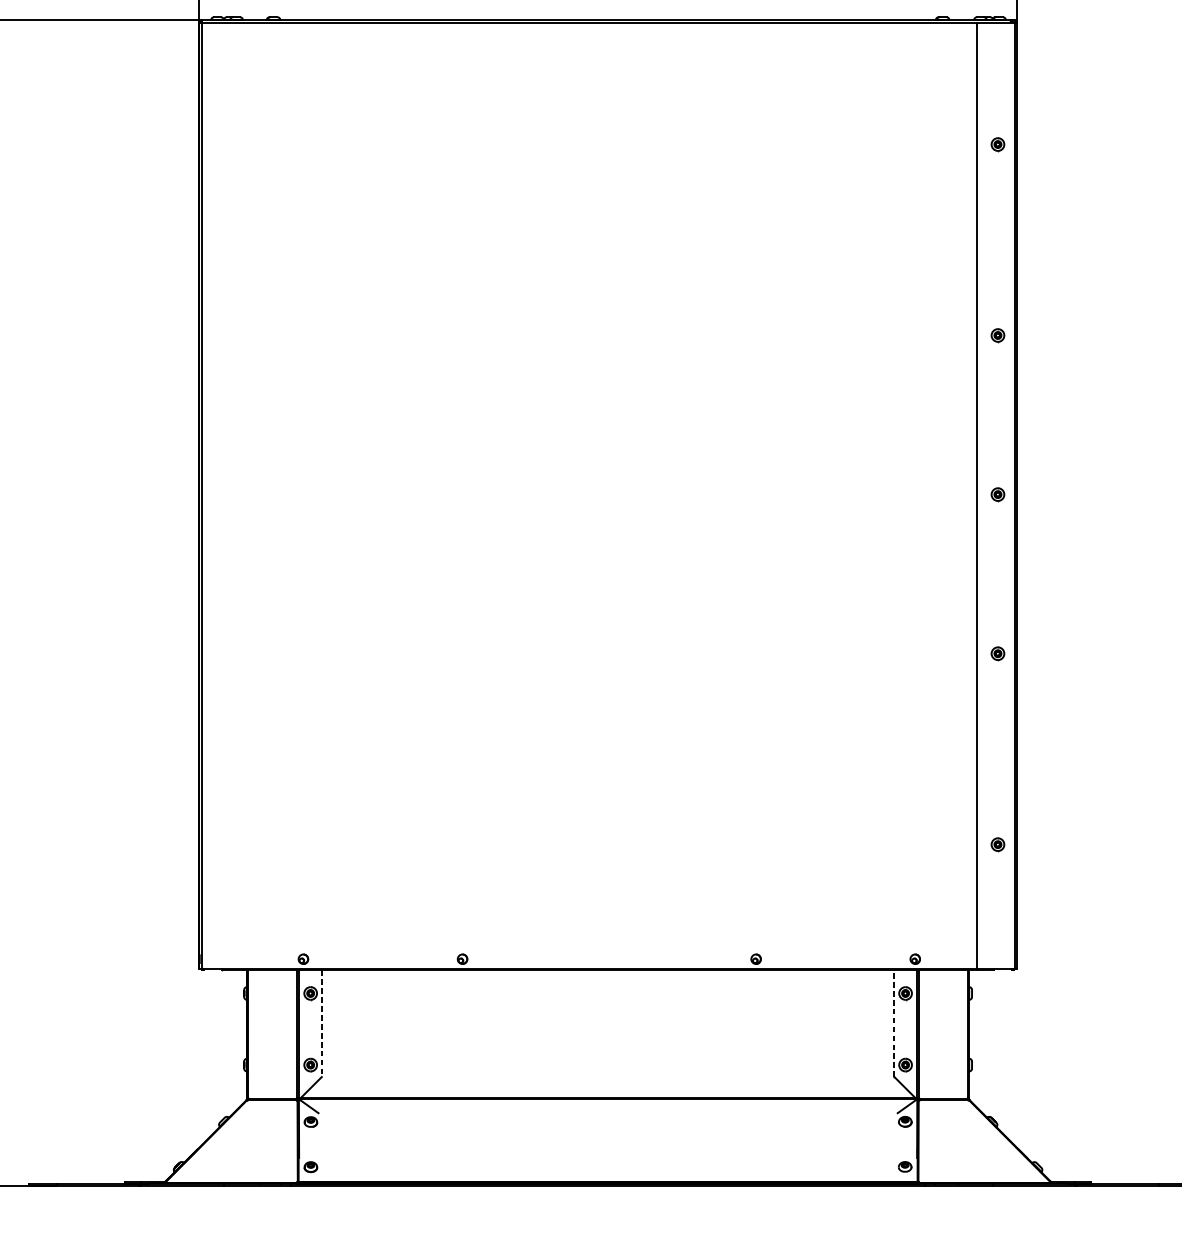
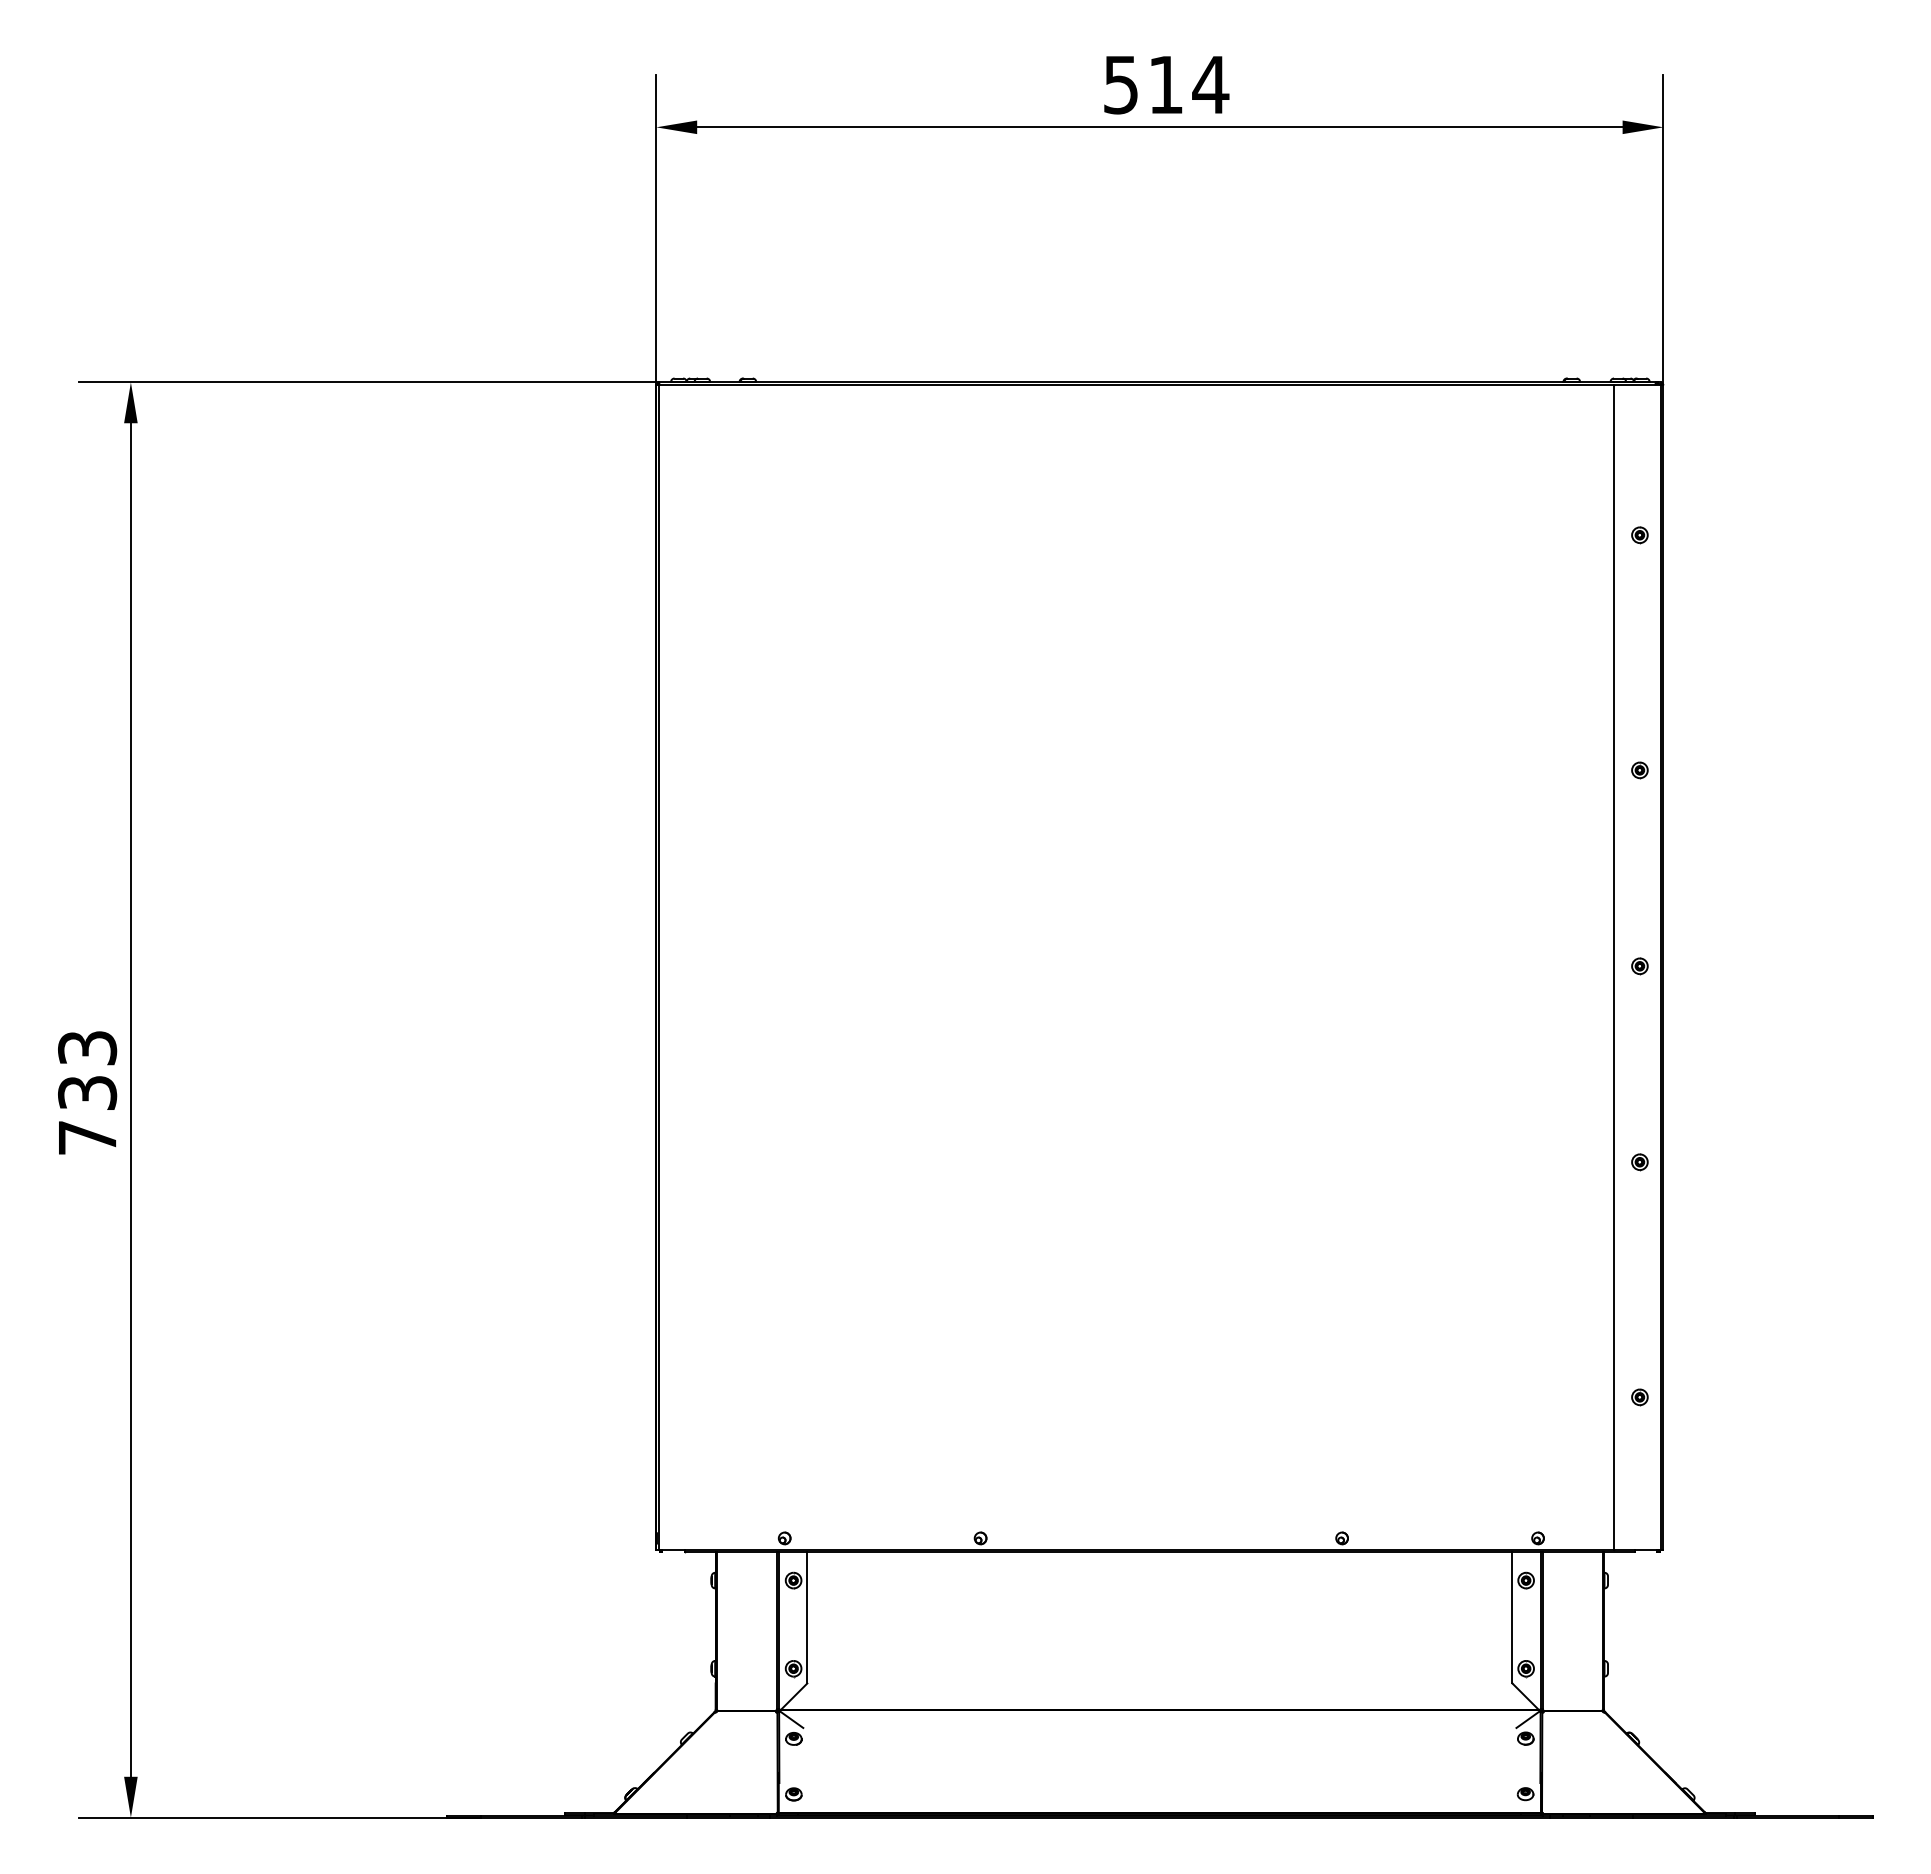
line: (321, 1023) -> (807, 1617), dashed -> solid
line: (894, 1023) -> (1512, 1617), dashed -> solid

